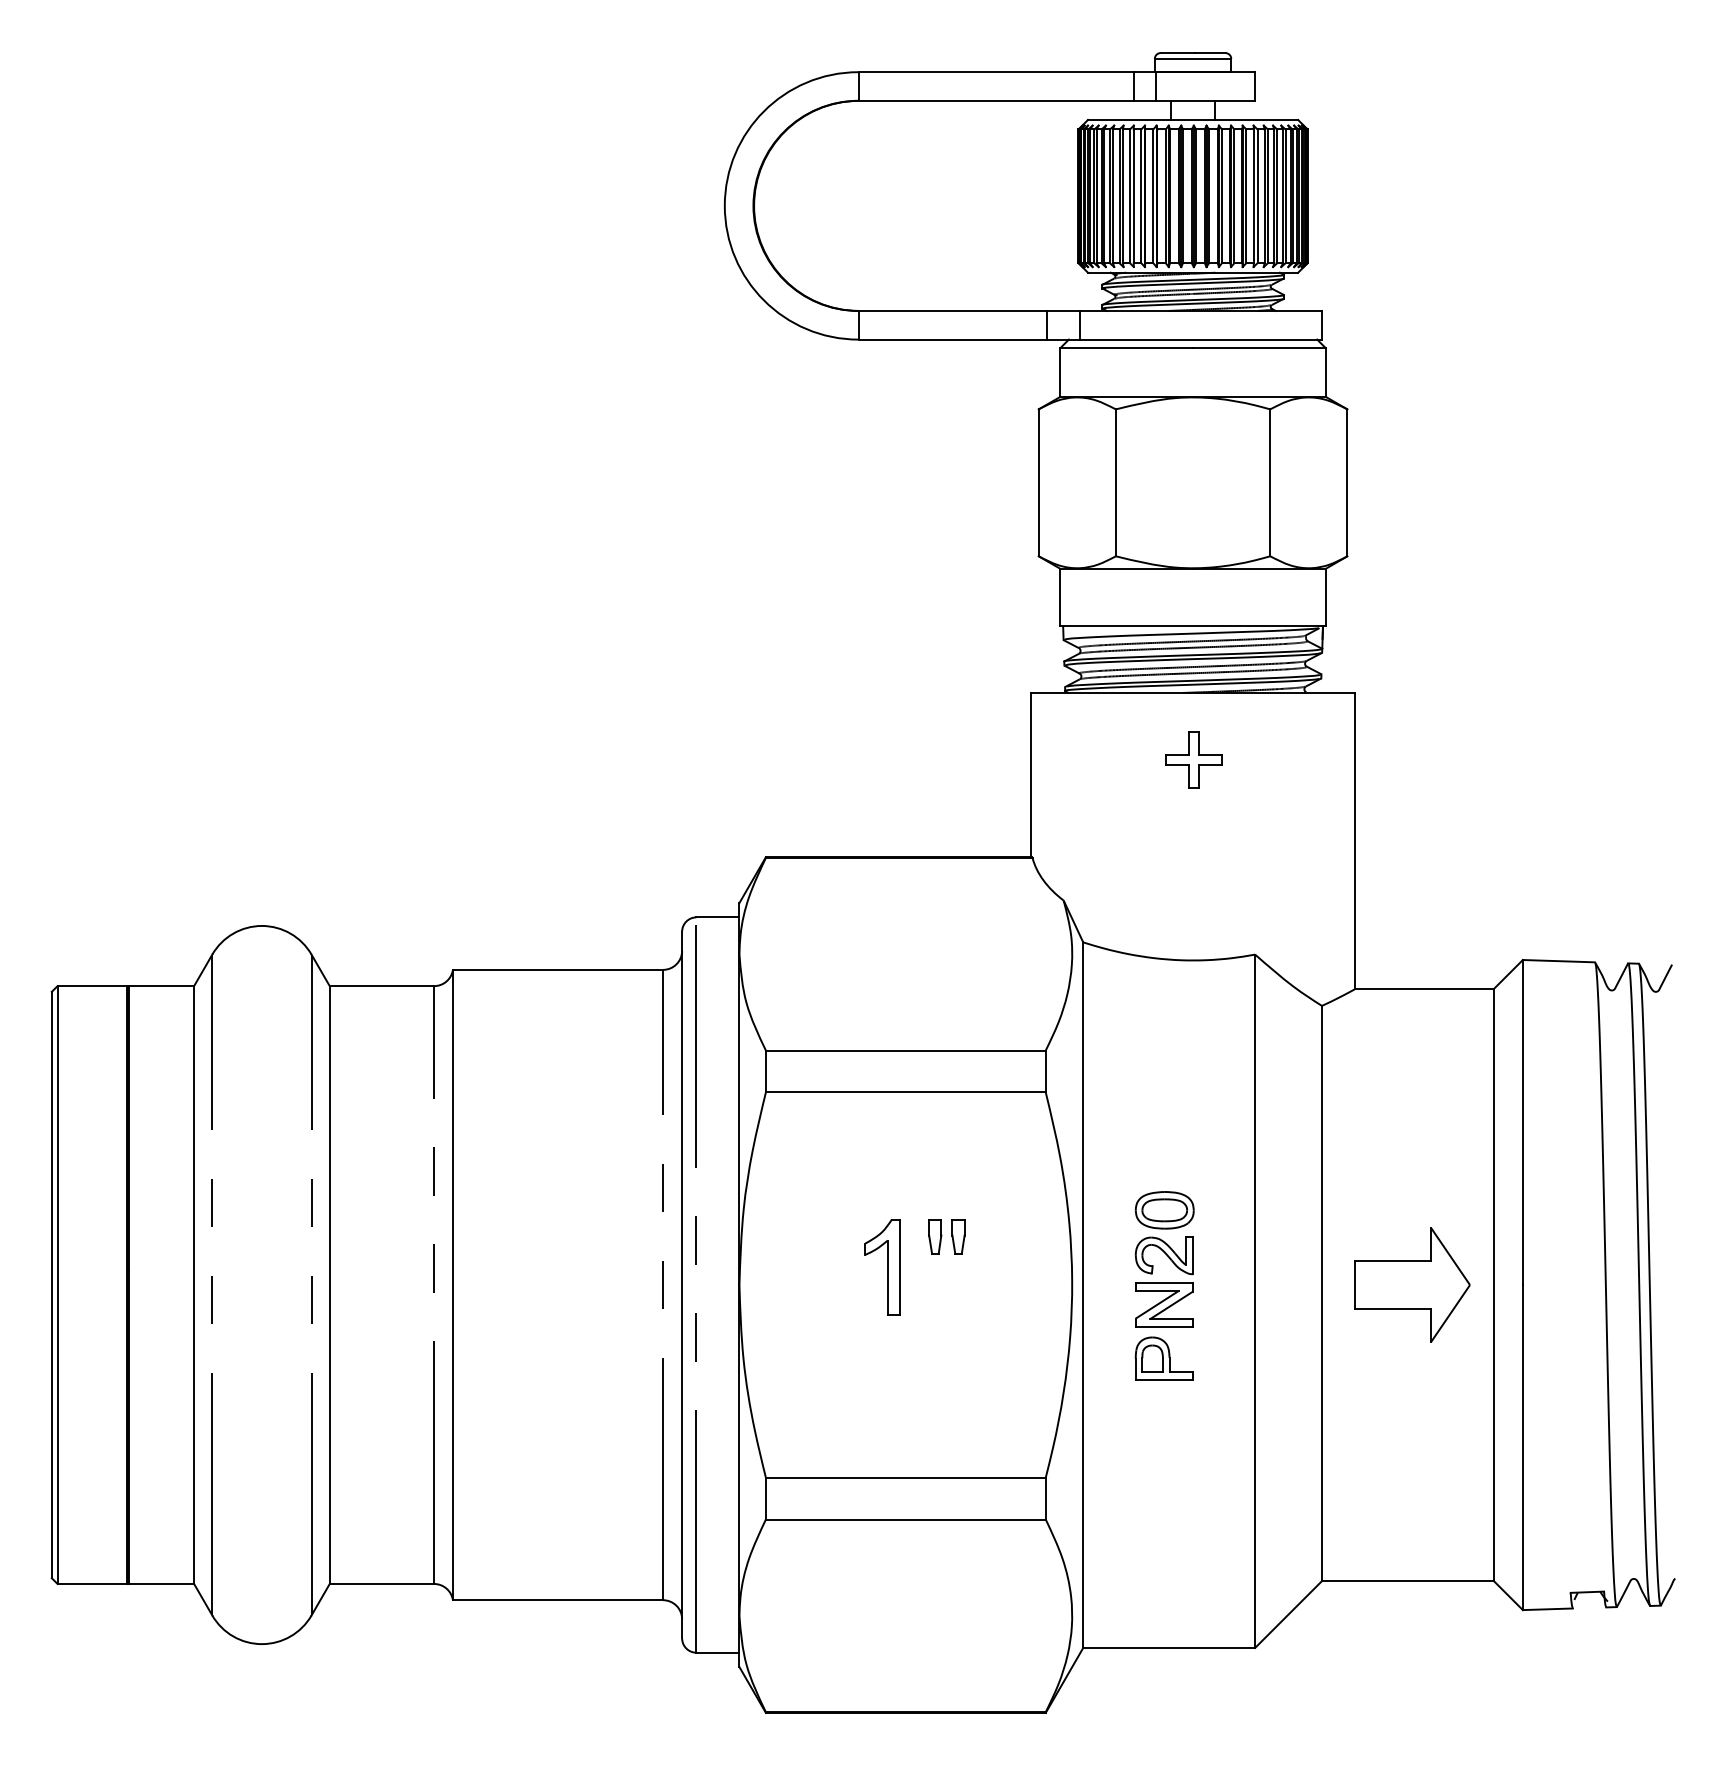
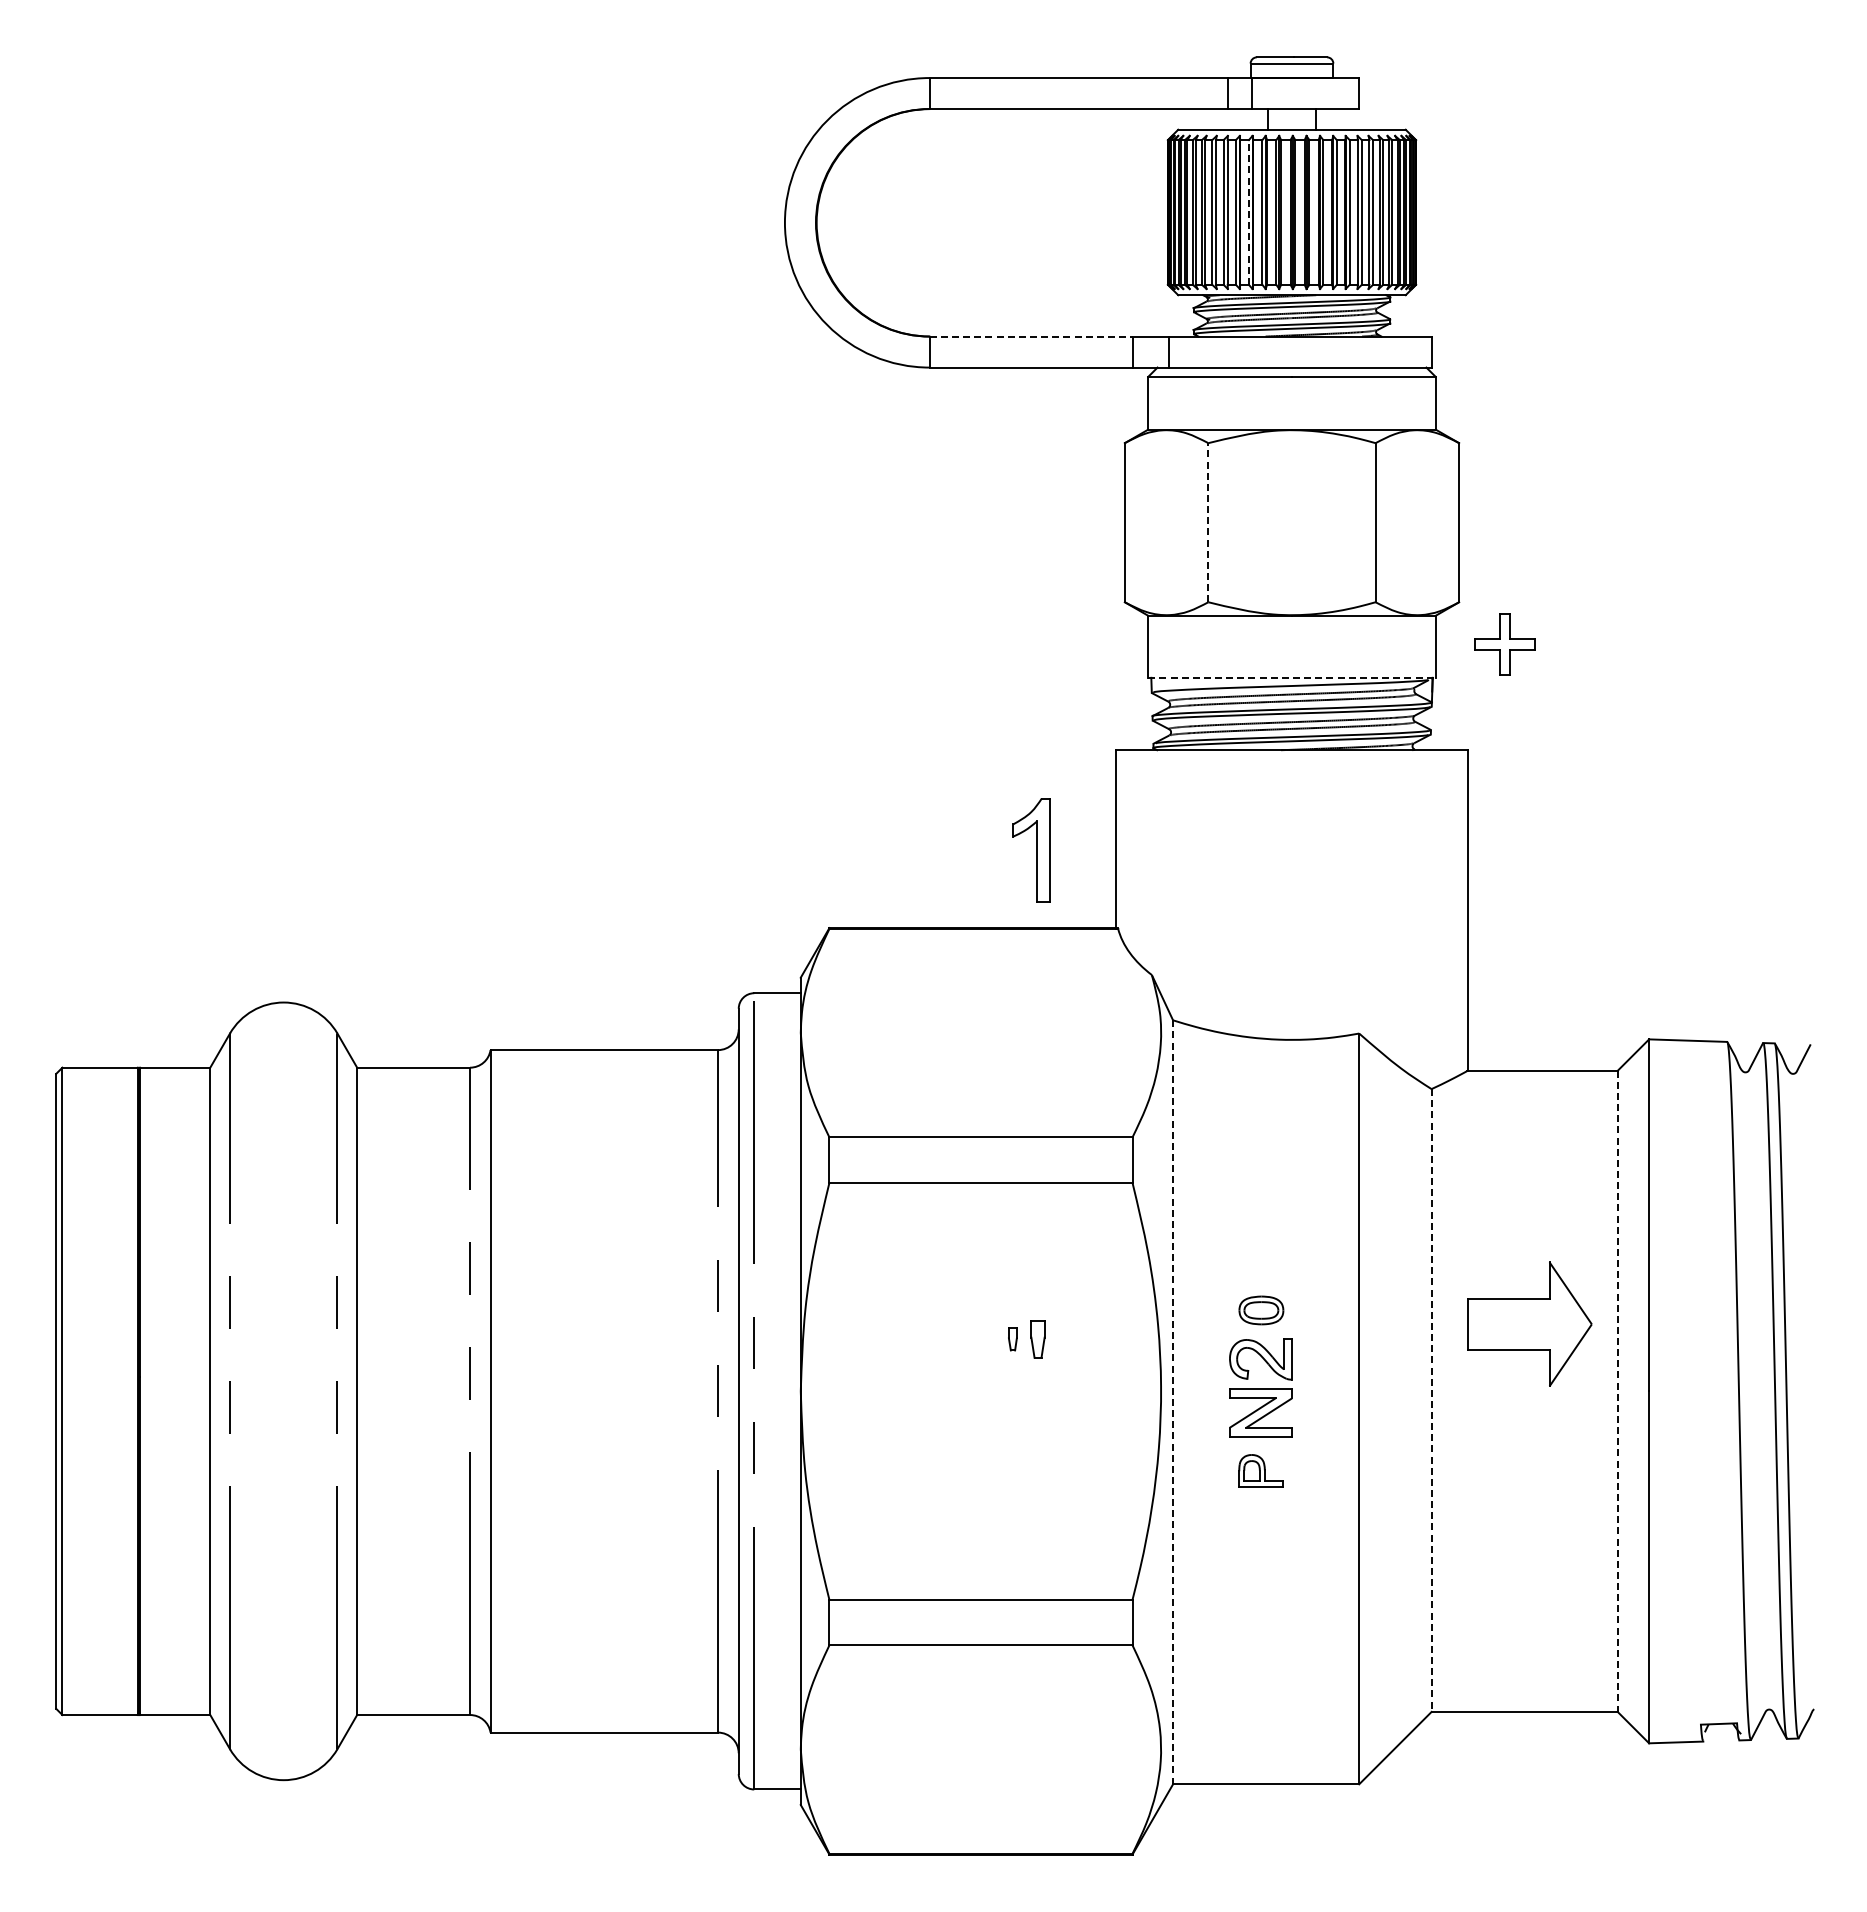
line: (1152, 195) -> (1248, 211), solid -> dashed
line: (952, 310) -> (1031, 336), solid -> dashed
line: (1115, 482) -> (1208, 522), solid -> dashed
line: (1192, 625) -> (1291, 677), solid -> dashed
part: (1193, 759) -> (1504, 644), moved
part: (1164, 1210) -> (1261, 1310), size x0.7
part: (934, 1237) -> (1012, 1339), size x0.6
part: (882, 1267) -> (1031, 850), moved
part: (1412, 1284) -> (1529, 1323), moved
line: (1493, 1285) -> (1617, 1391), solid -> dashed
line: (1321, 1294) -> (1431, 1401), solid -> dashed
line: (1083, 1295) -> (1173, 1402), solid -> dashed
part: (1163, 1358) -> (1260, 1470), size x0.7

